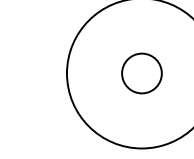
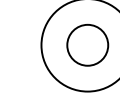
circle: (141, 72) -> (87, 44), size x1.67

